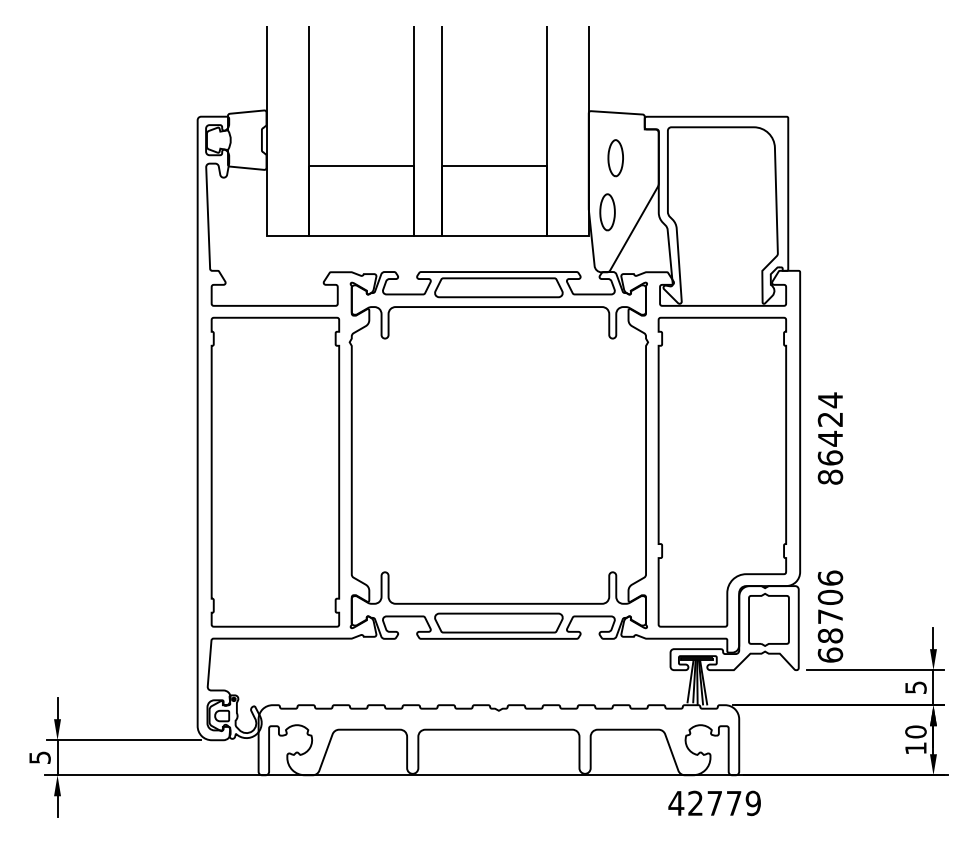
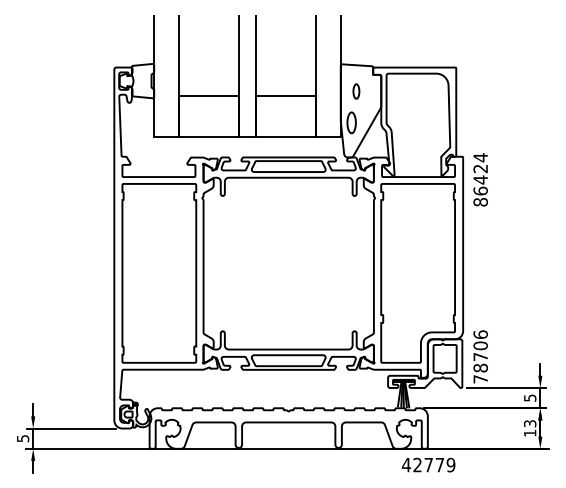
part: (615, 158) -> (356, 91), size x0.7
text: (830, 437) -> (480, 179), moved
text: (830, 653) -> (480, 378), 68706 -> 78706
text: (916, 731) -> (530, 423), 10 -> 13
text: (714, 802) -> (428, 464), moved

